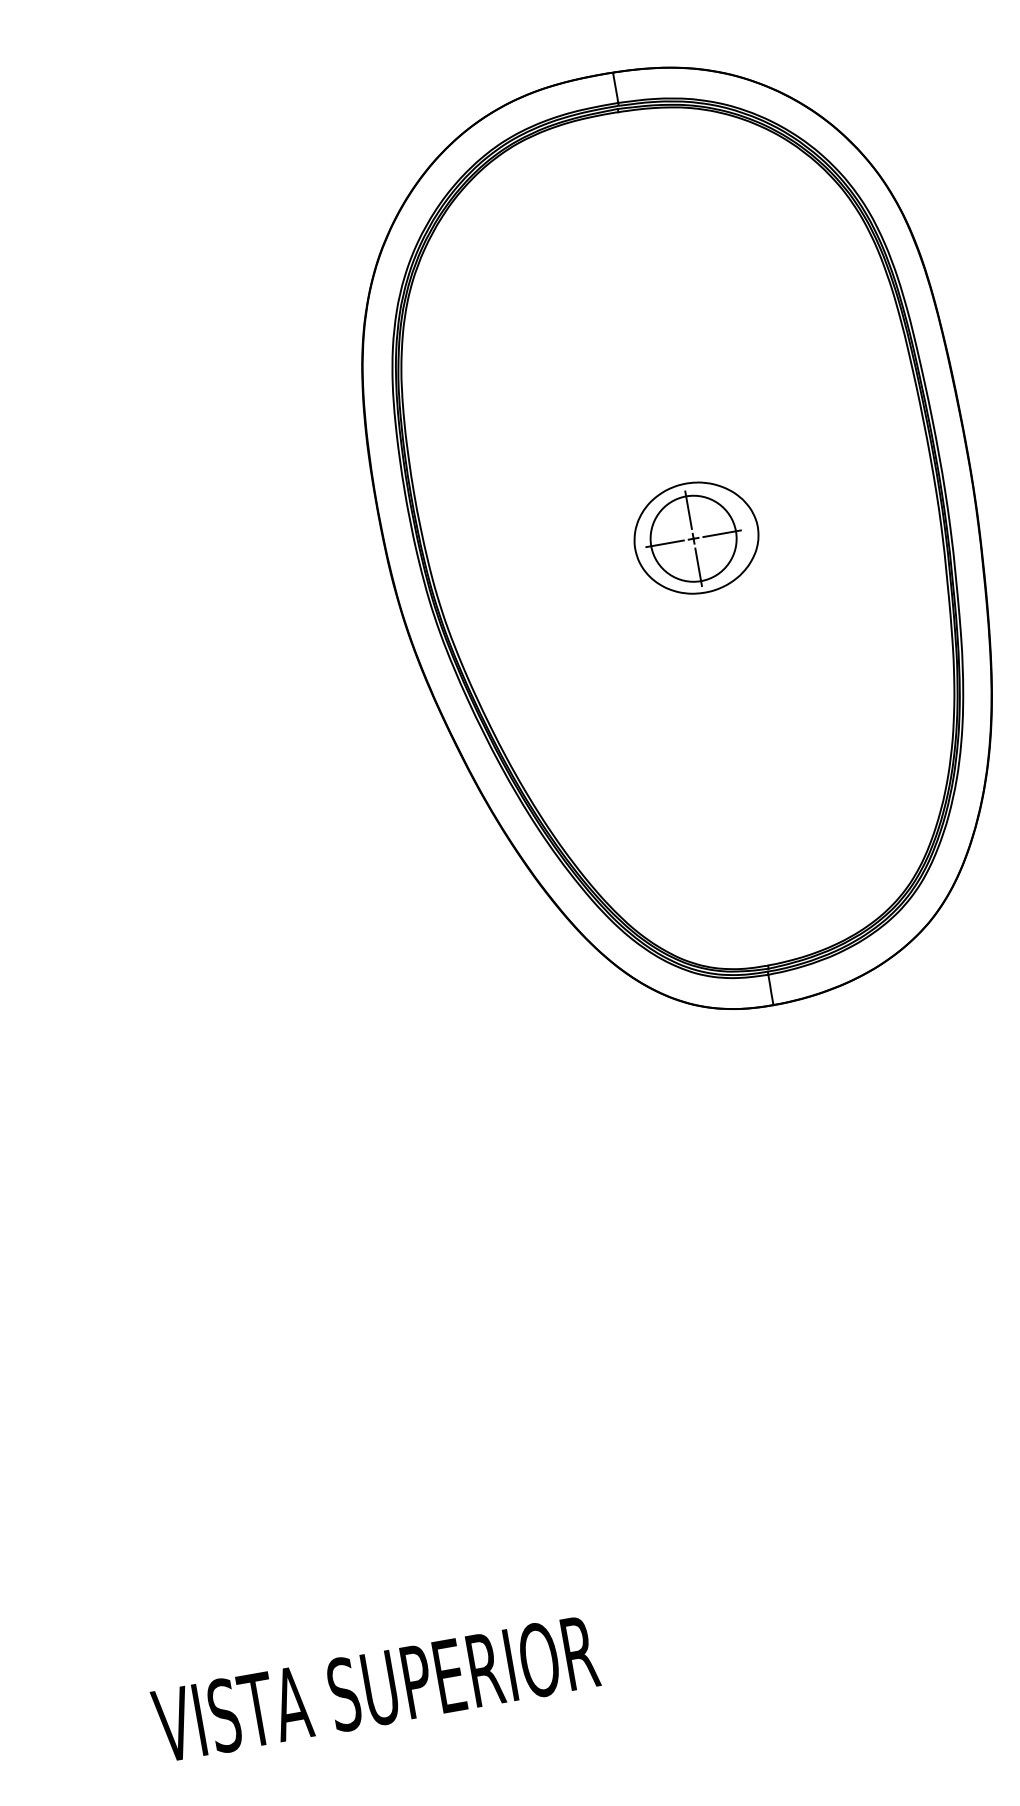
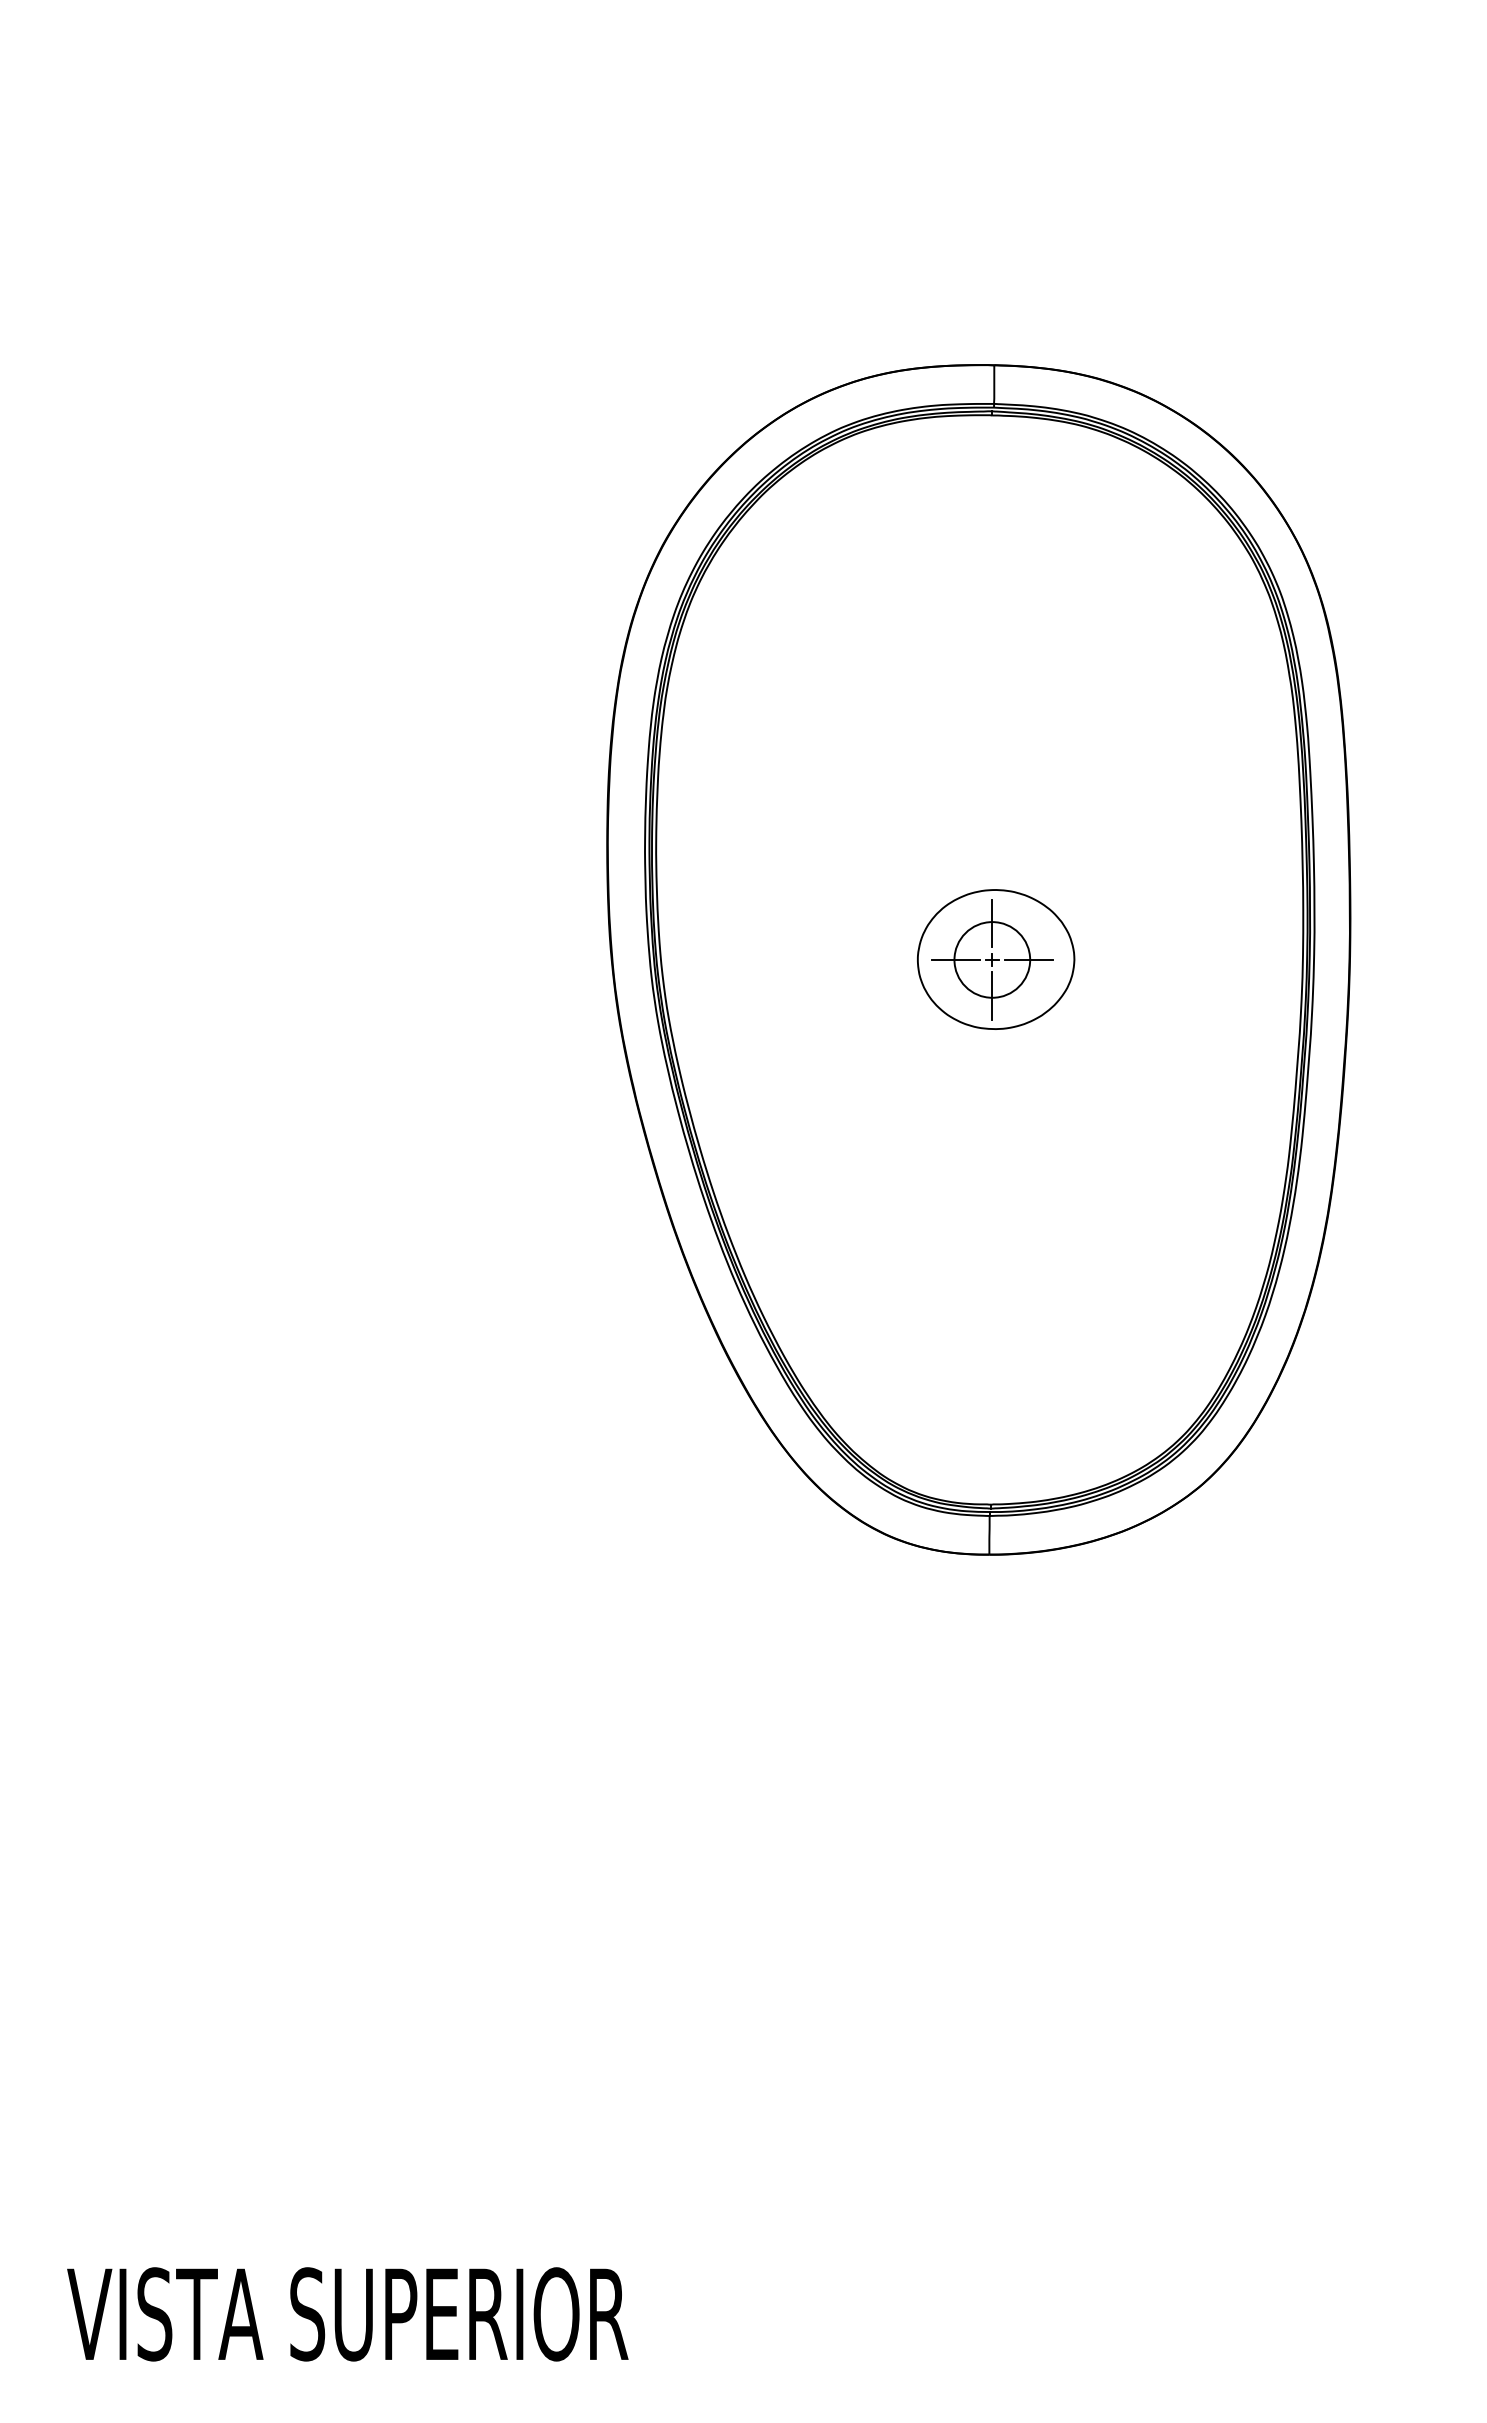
circle: (693, 538) -> (992, 959), size x0.7

